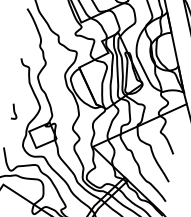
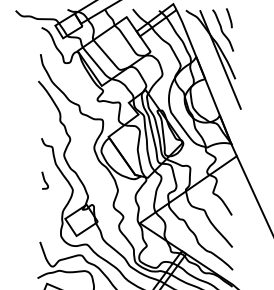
curve: (14, 111) -> (44, 180), moved

